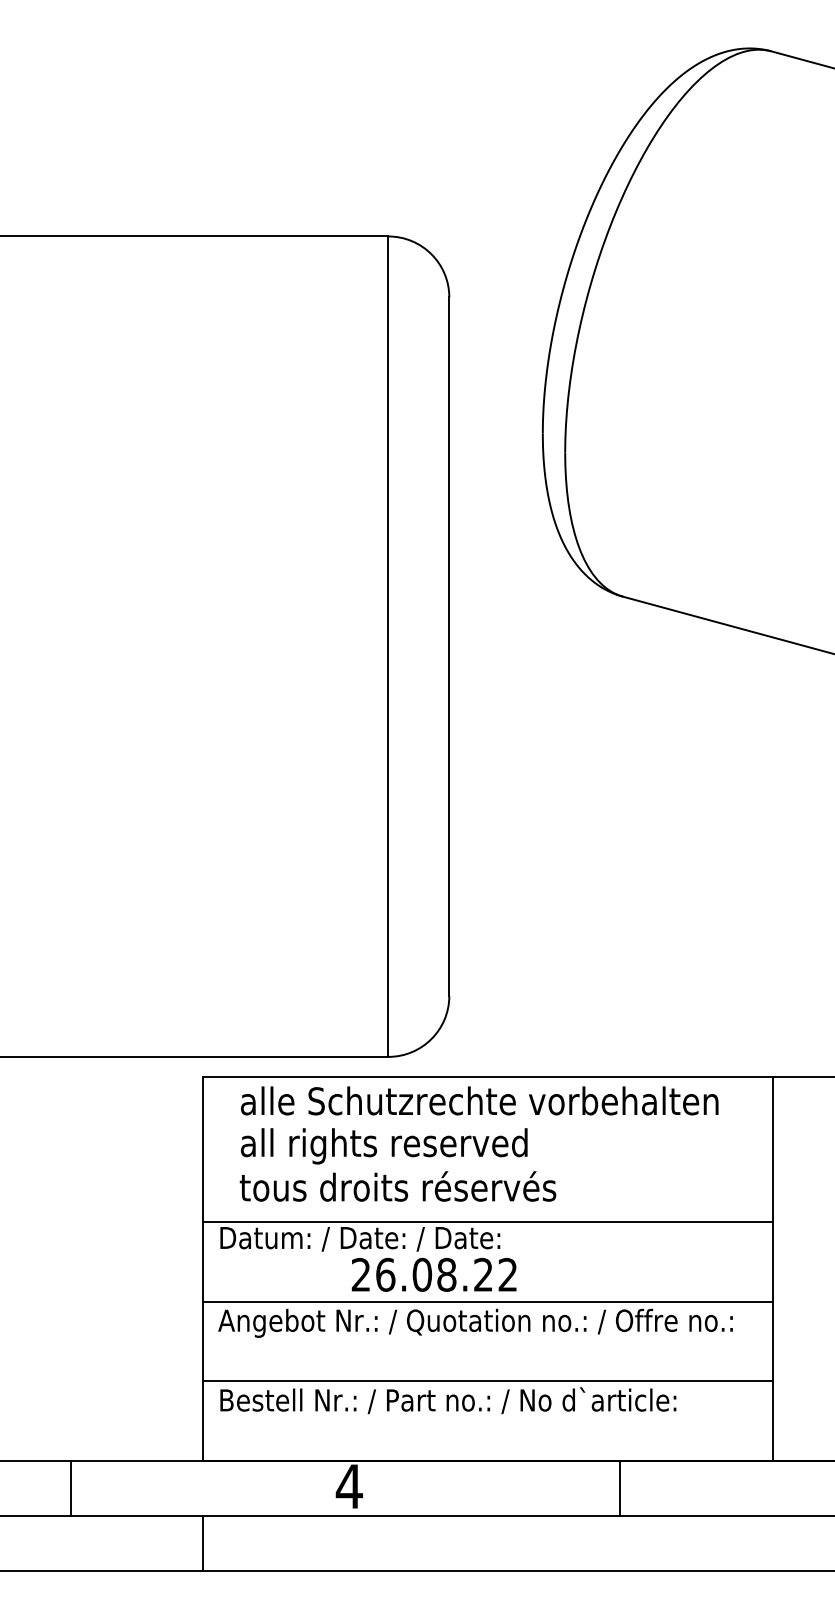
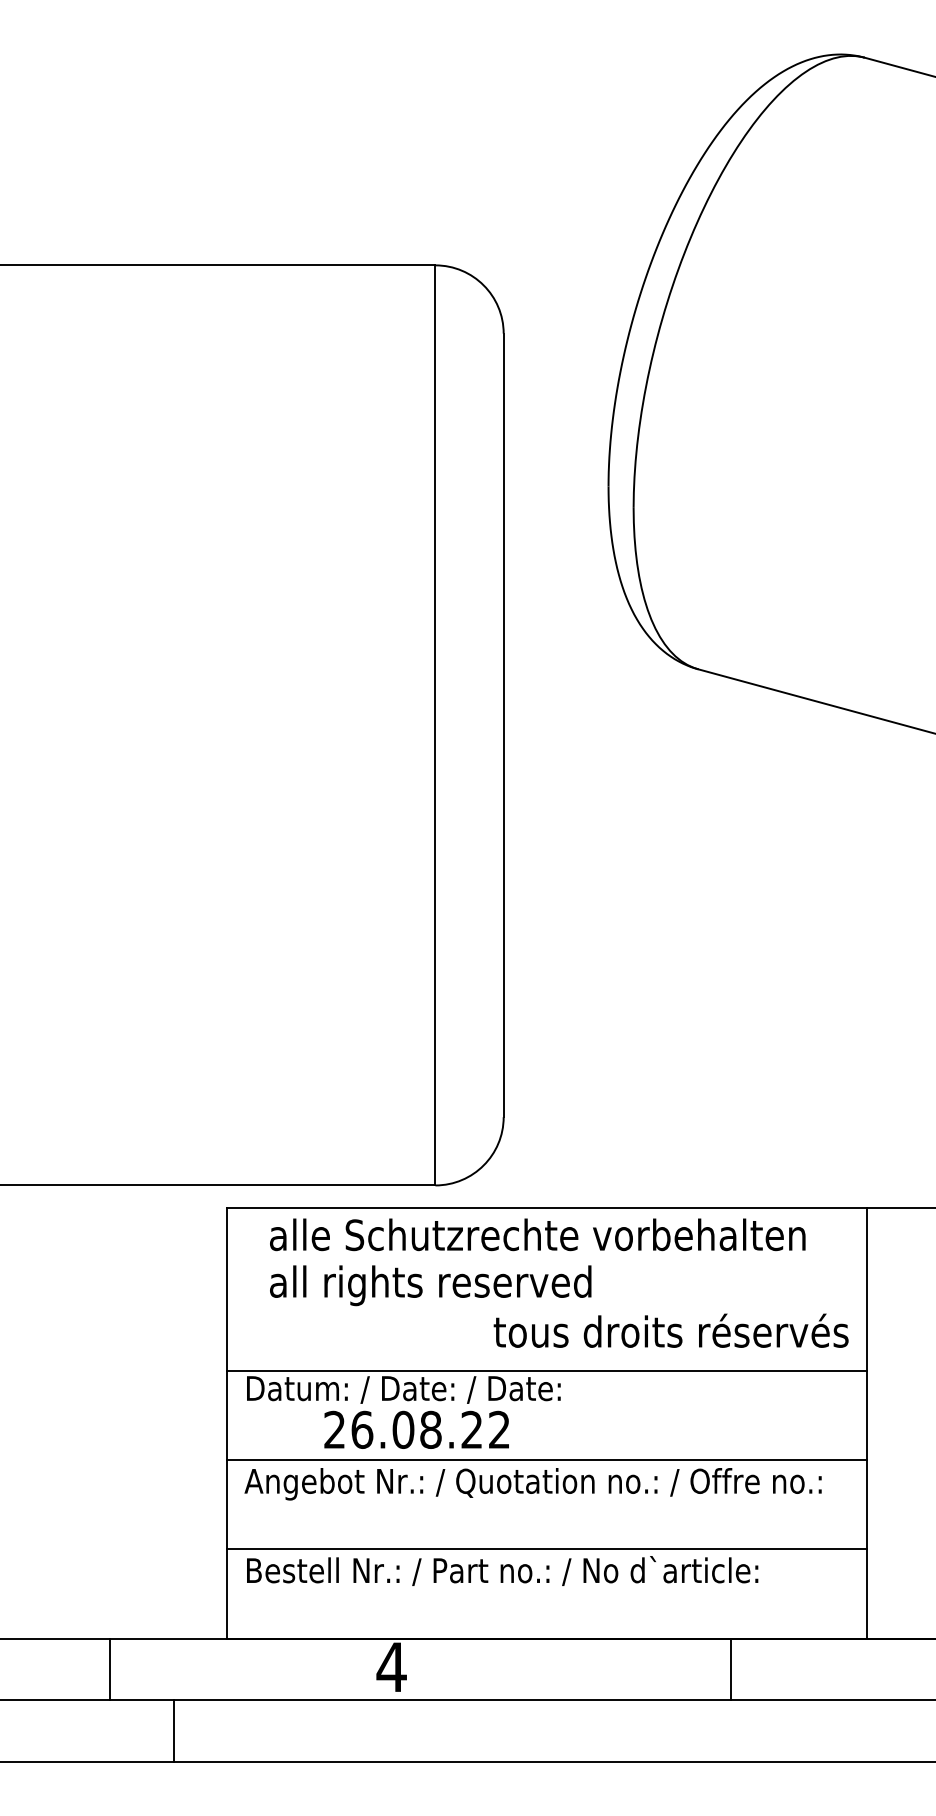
text: (397, 1186) -> (670, 1330), moved
text: (433, 1274) -> (416, 1429), moved
line: (71, 1488) -> (109, 1669), moved
line: (619, 1488) -> (730, 1669), moved
line: (203, 1542) -> (174, 1730), moved

